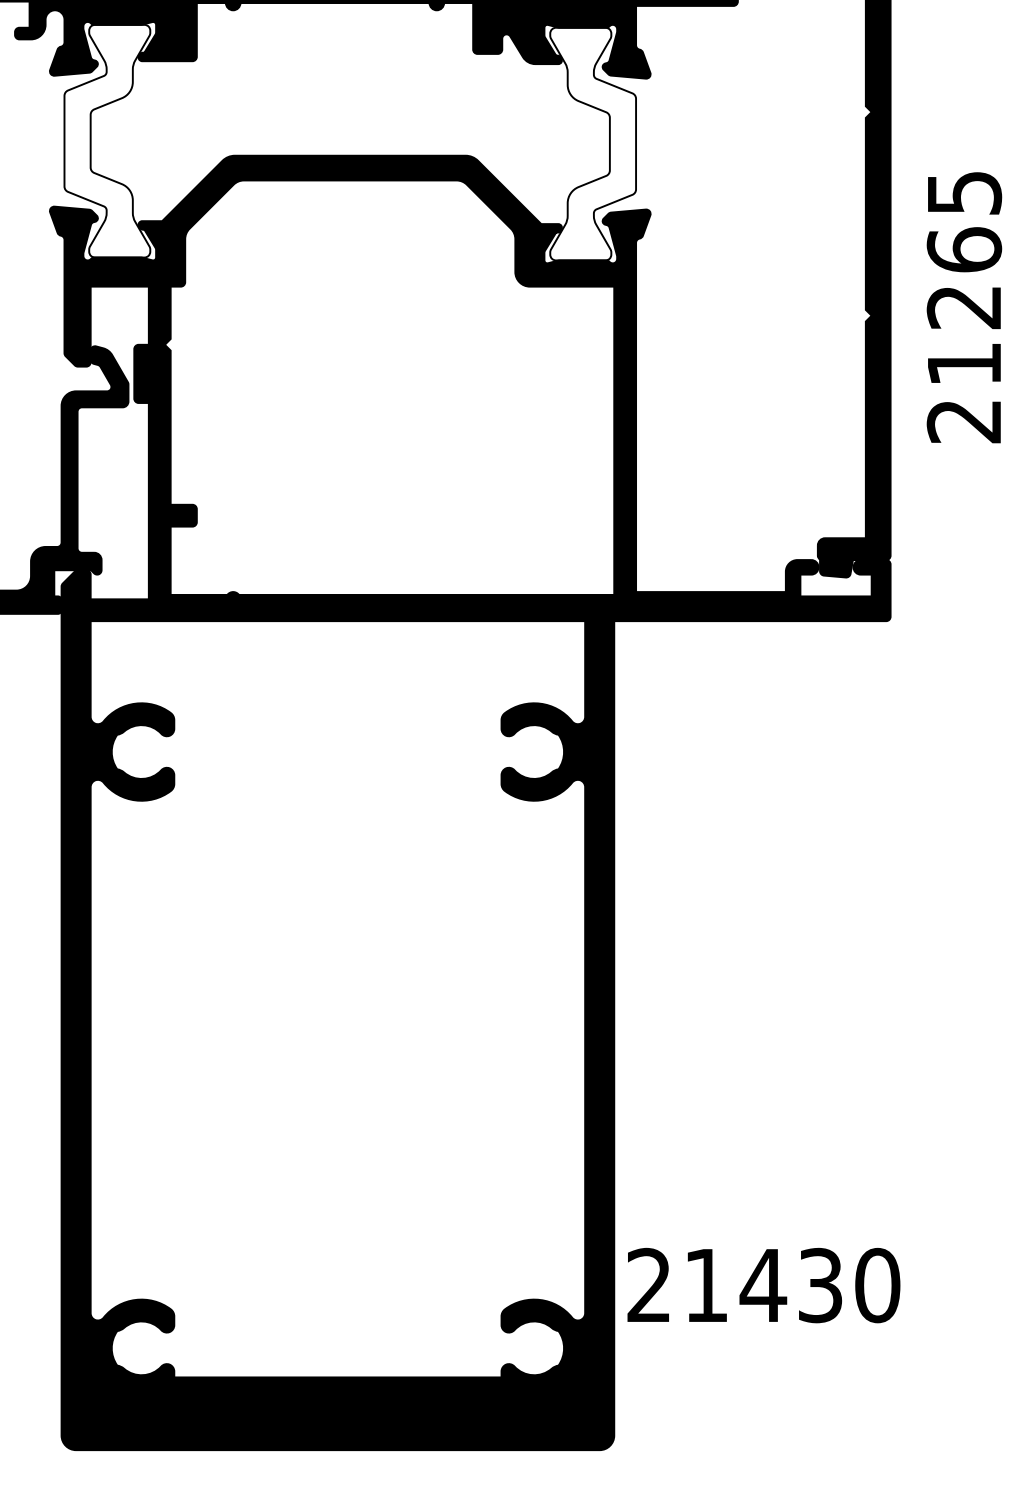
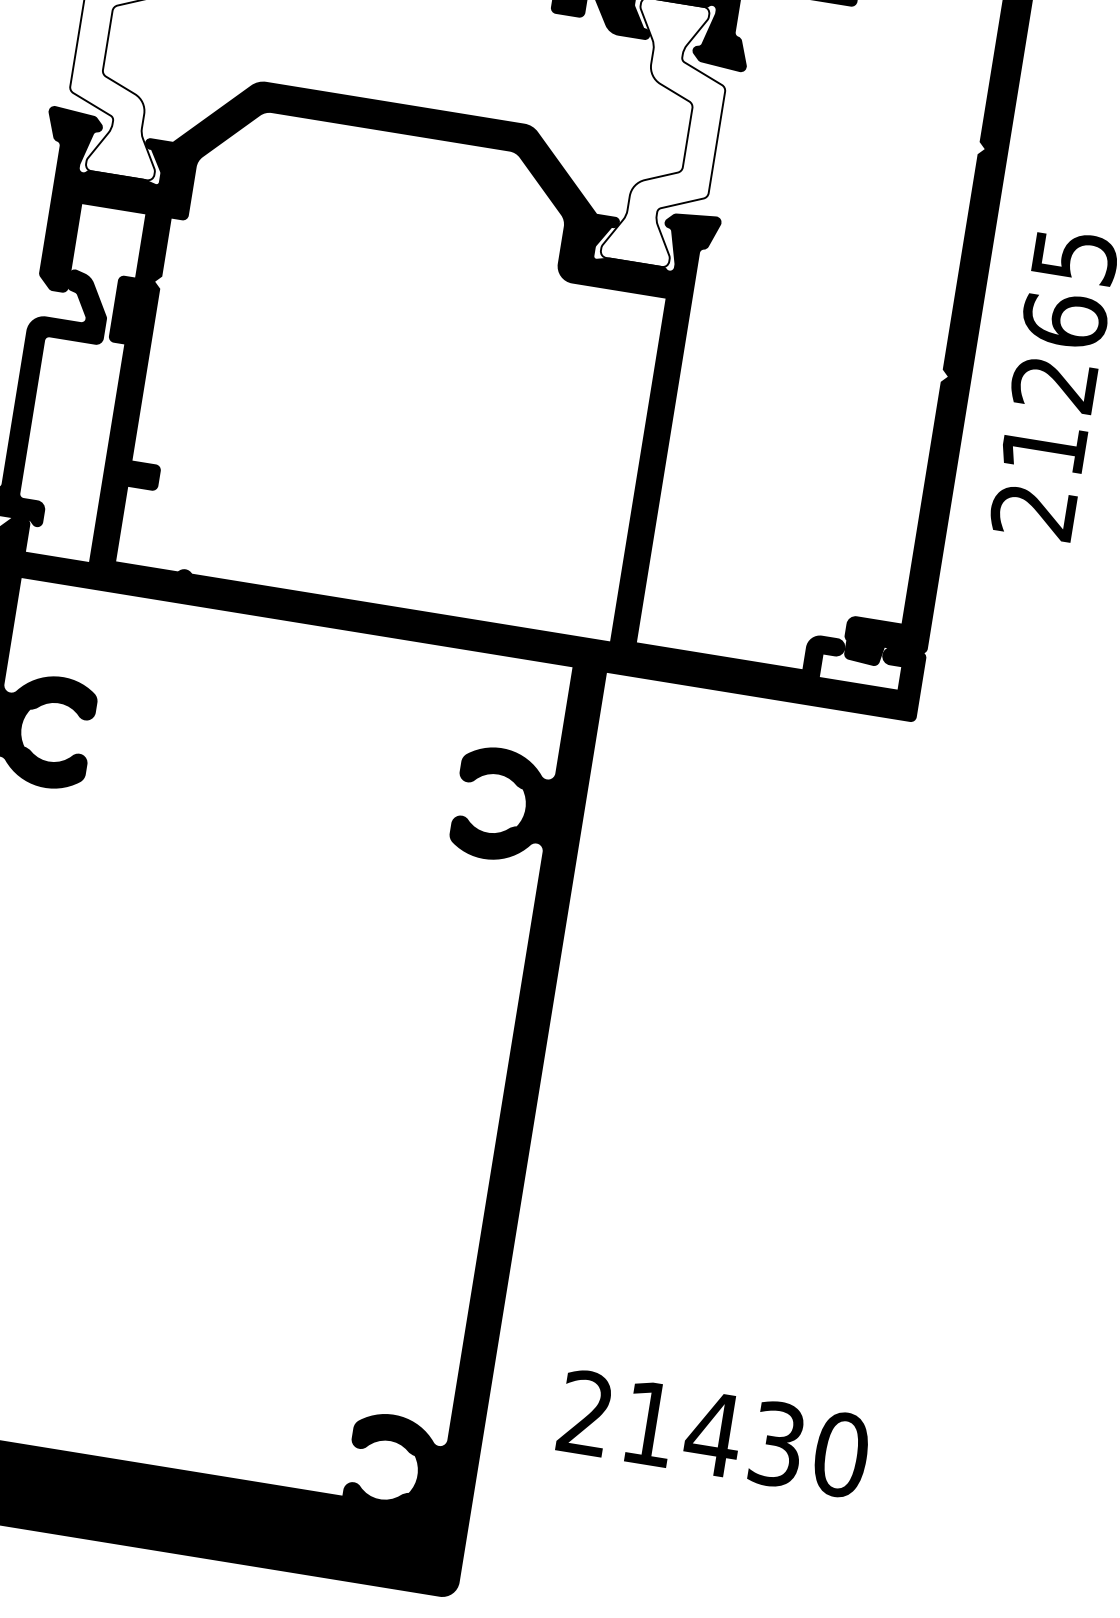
text: (763, 1285) -> (713, 1434), moved

